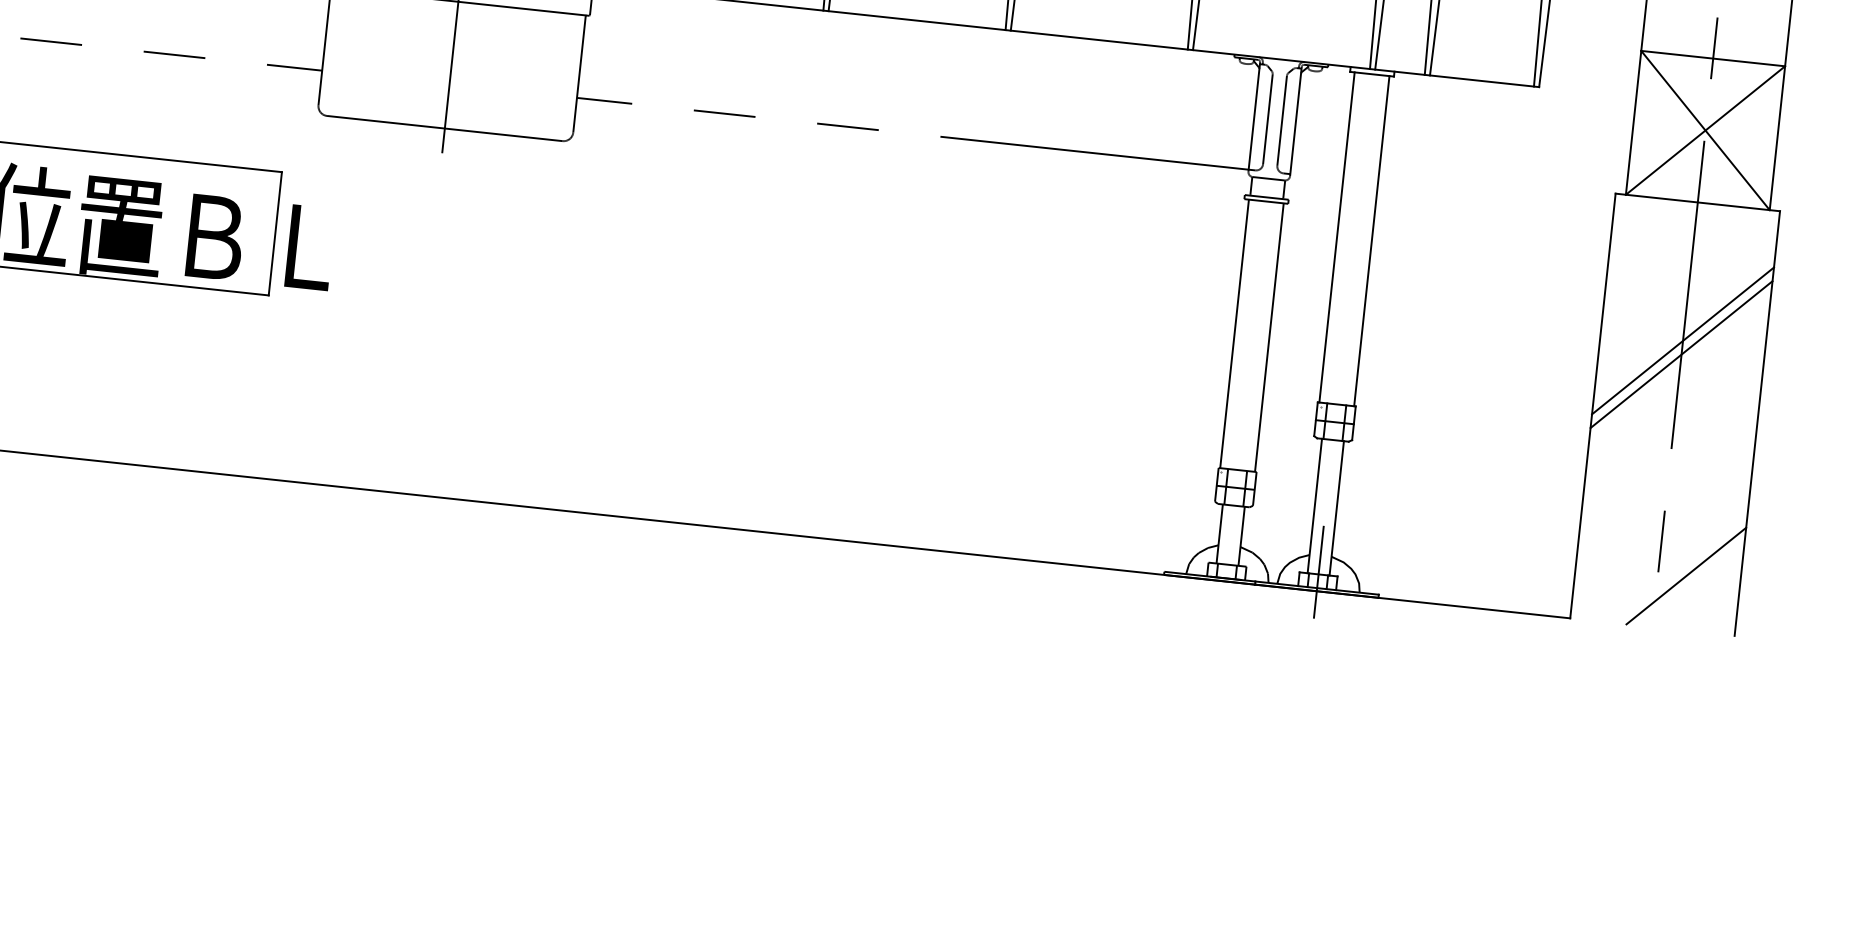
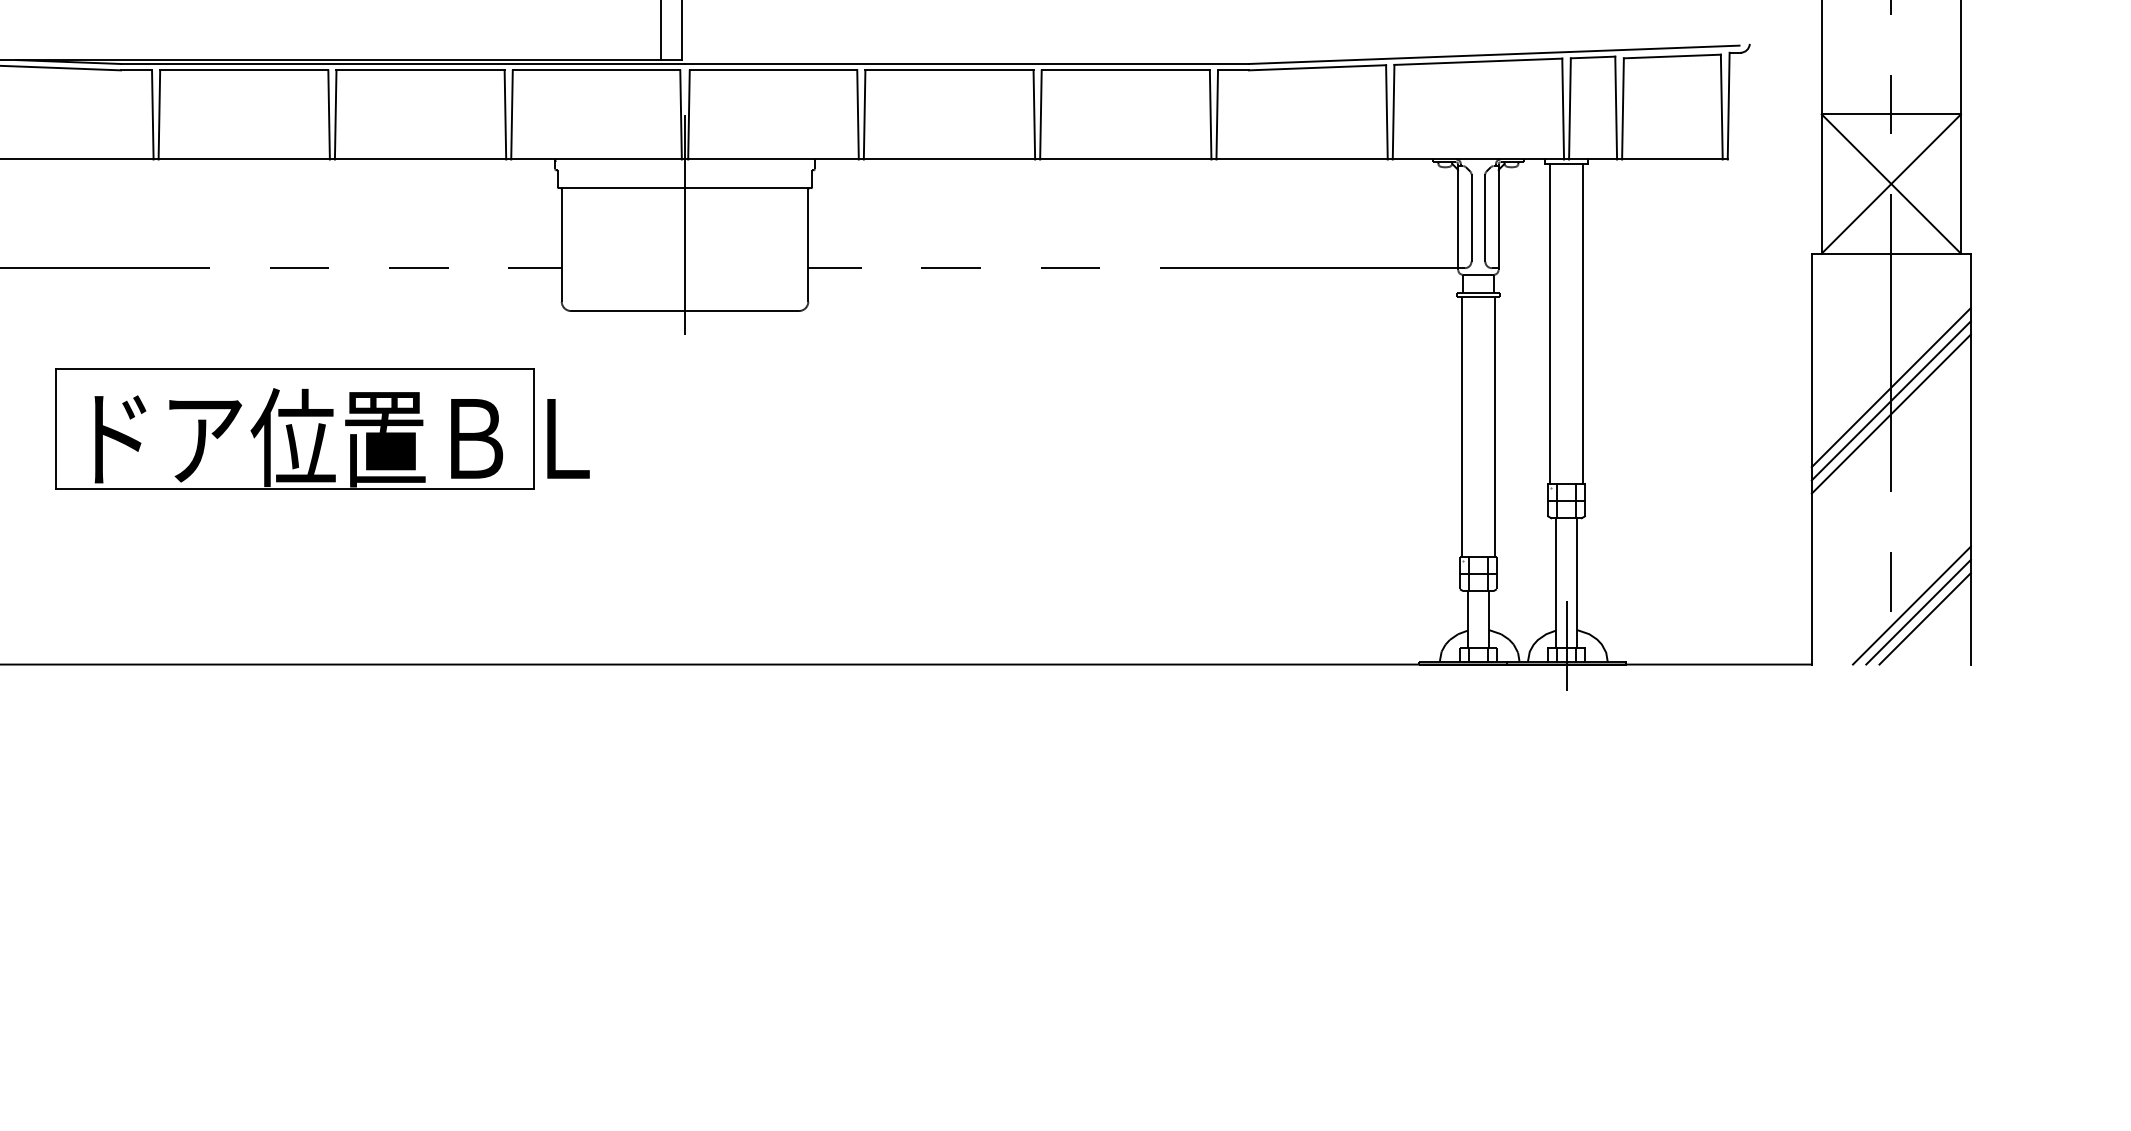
line: (1679, 367) -> (1890, 413), added
line: (1679, 568) -> (1911, 605), added
line: (1691, 583) -> (1924, 618), added

